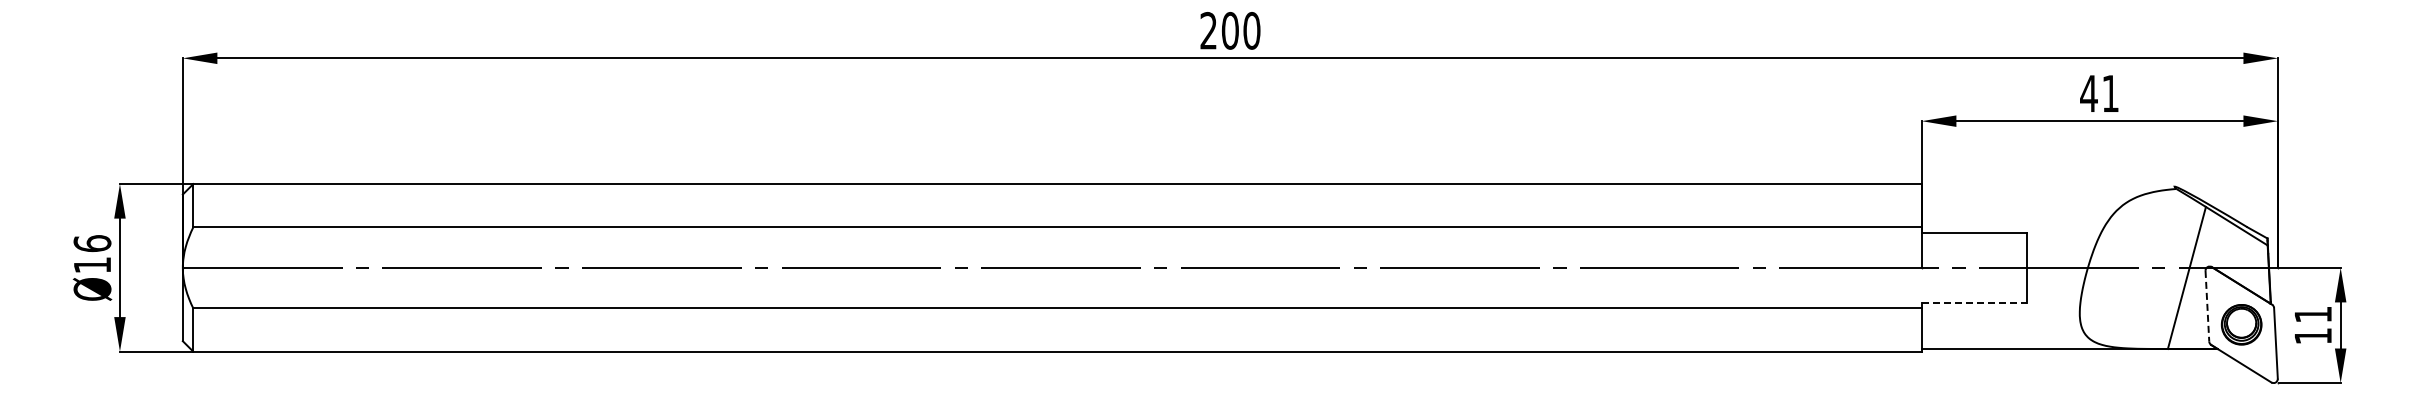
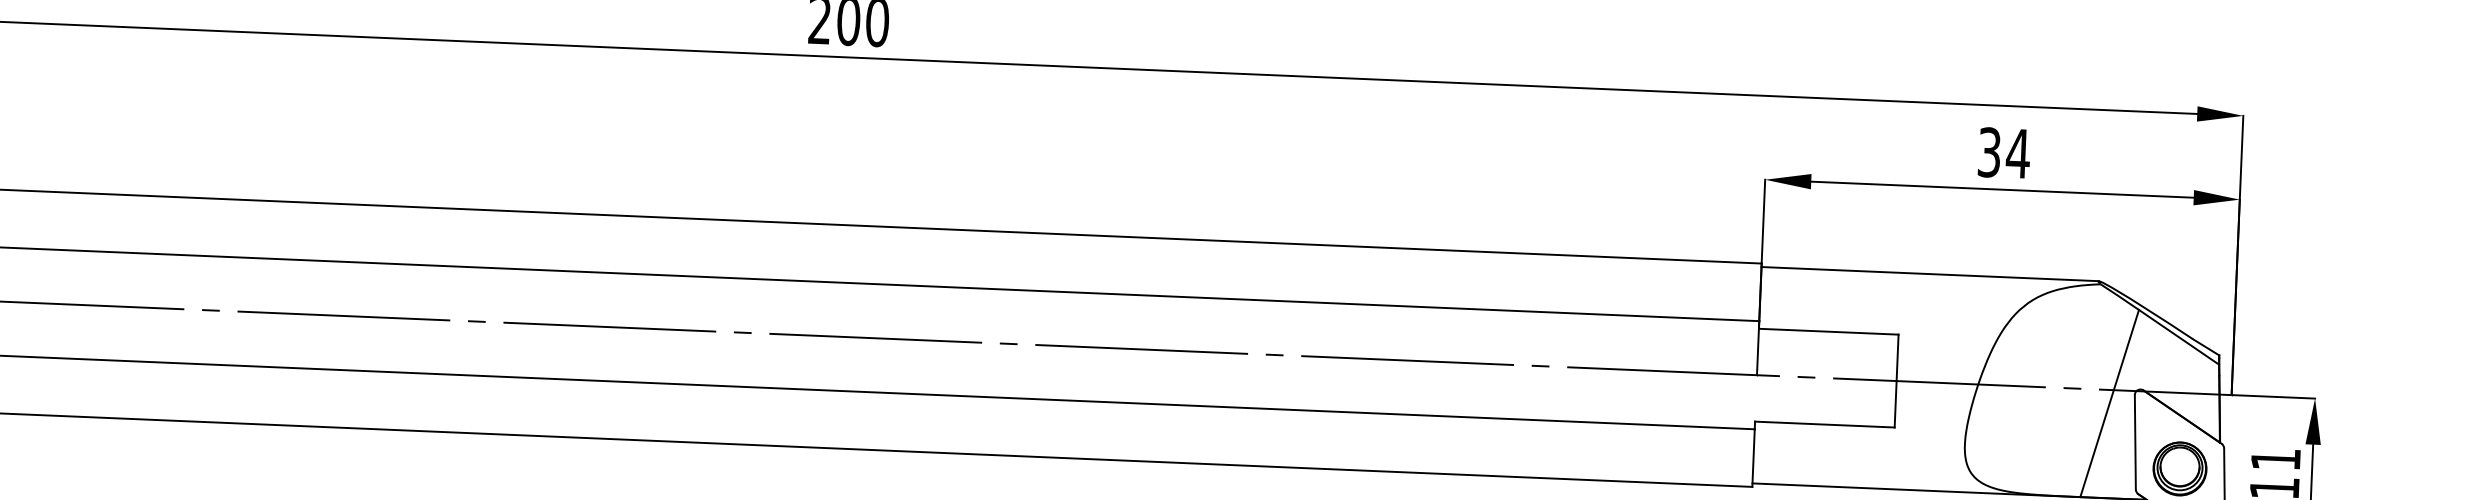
text: (2099, 93) -> (2003, 152), 41 -> 34
line: (2047, 186) -> (1928, 273), added
line: (1974, 302) -> (1825, 424), dashed -> solid
line: (2207, 306) -> (2135, 442), dashed -> solid

